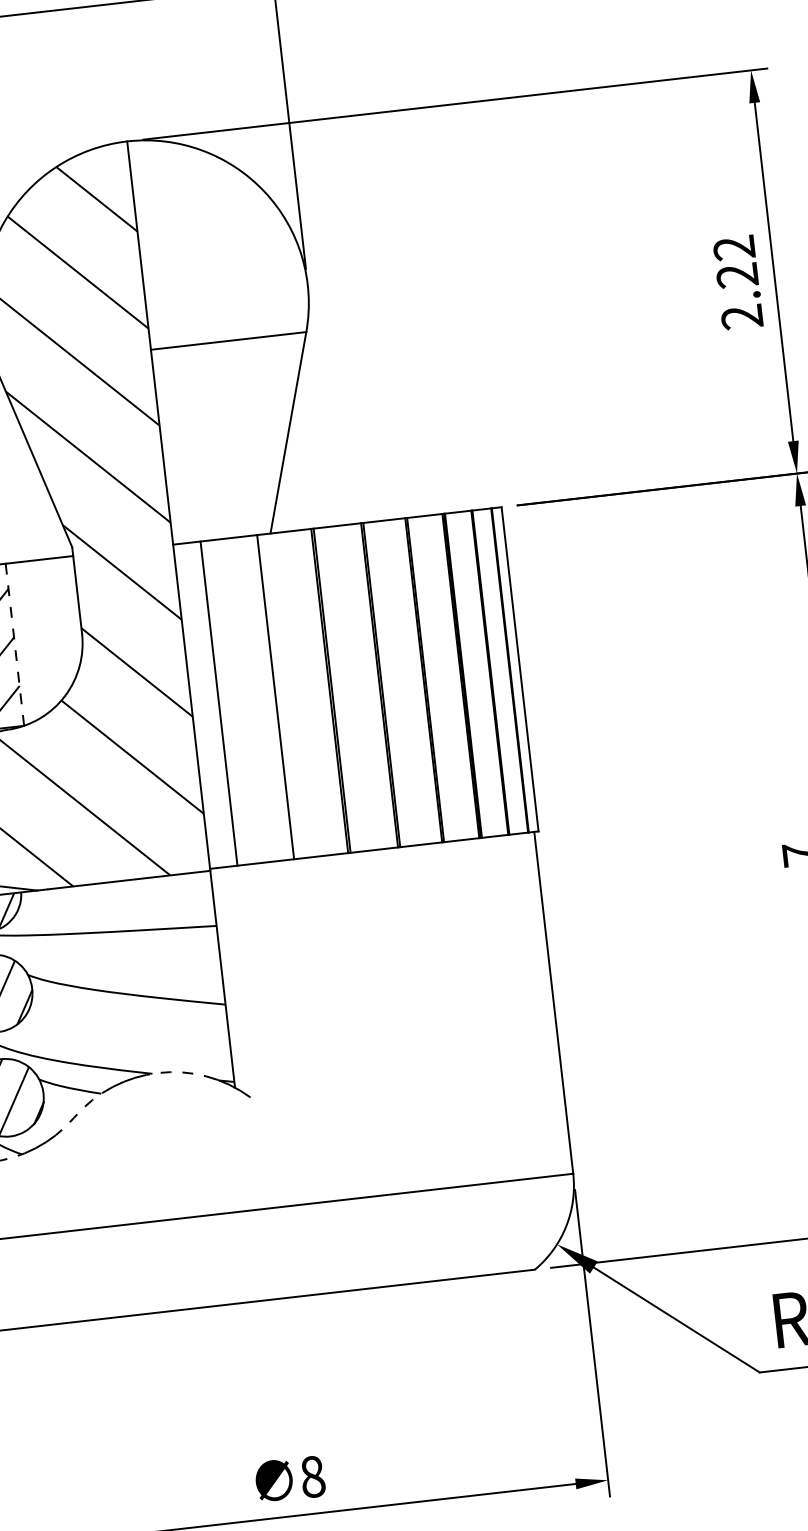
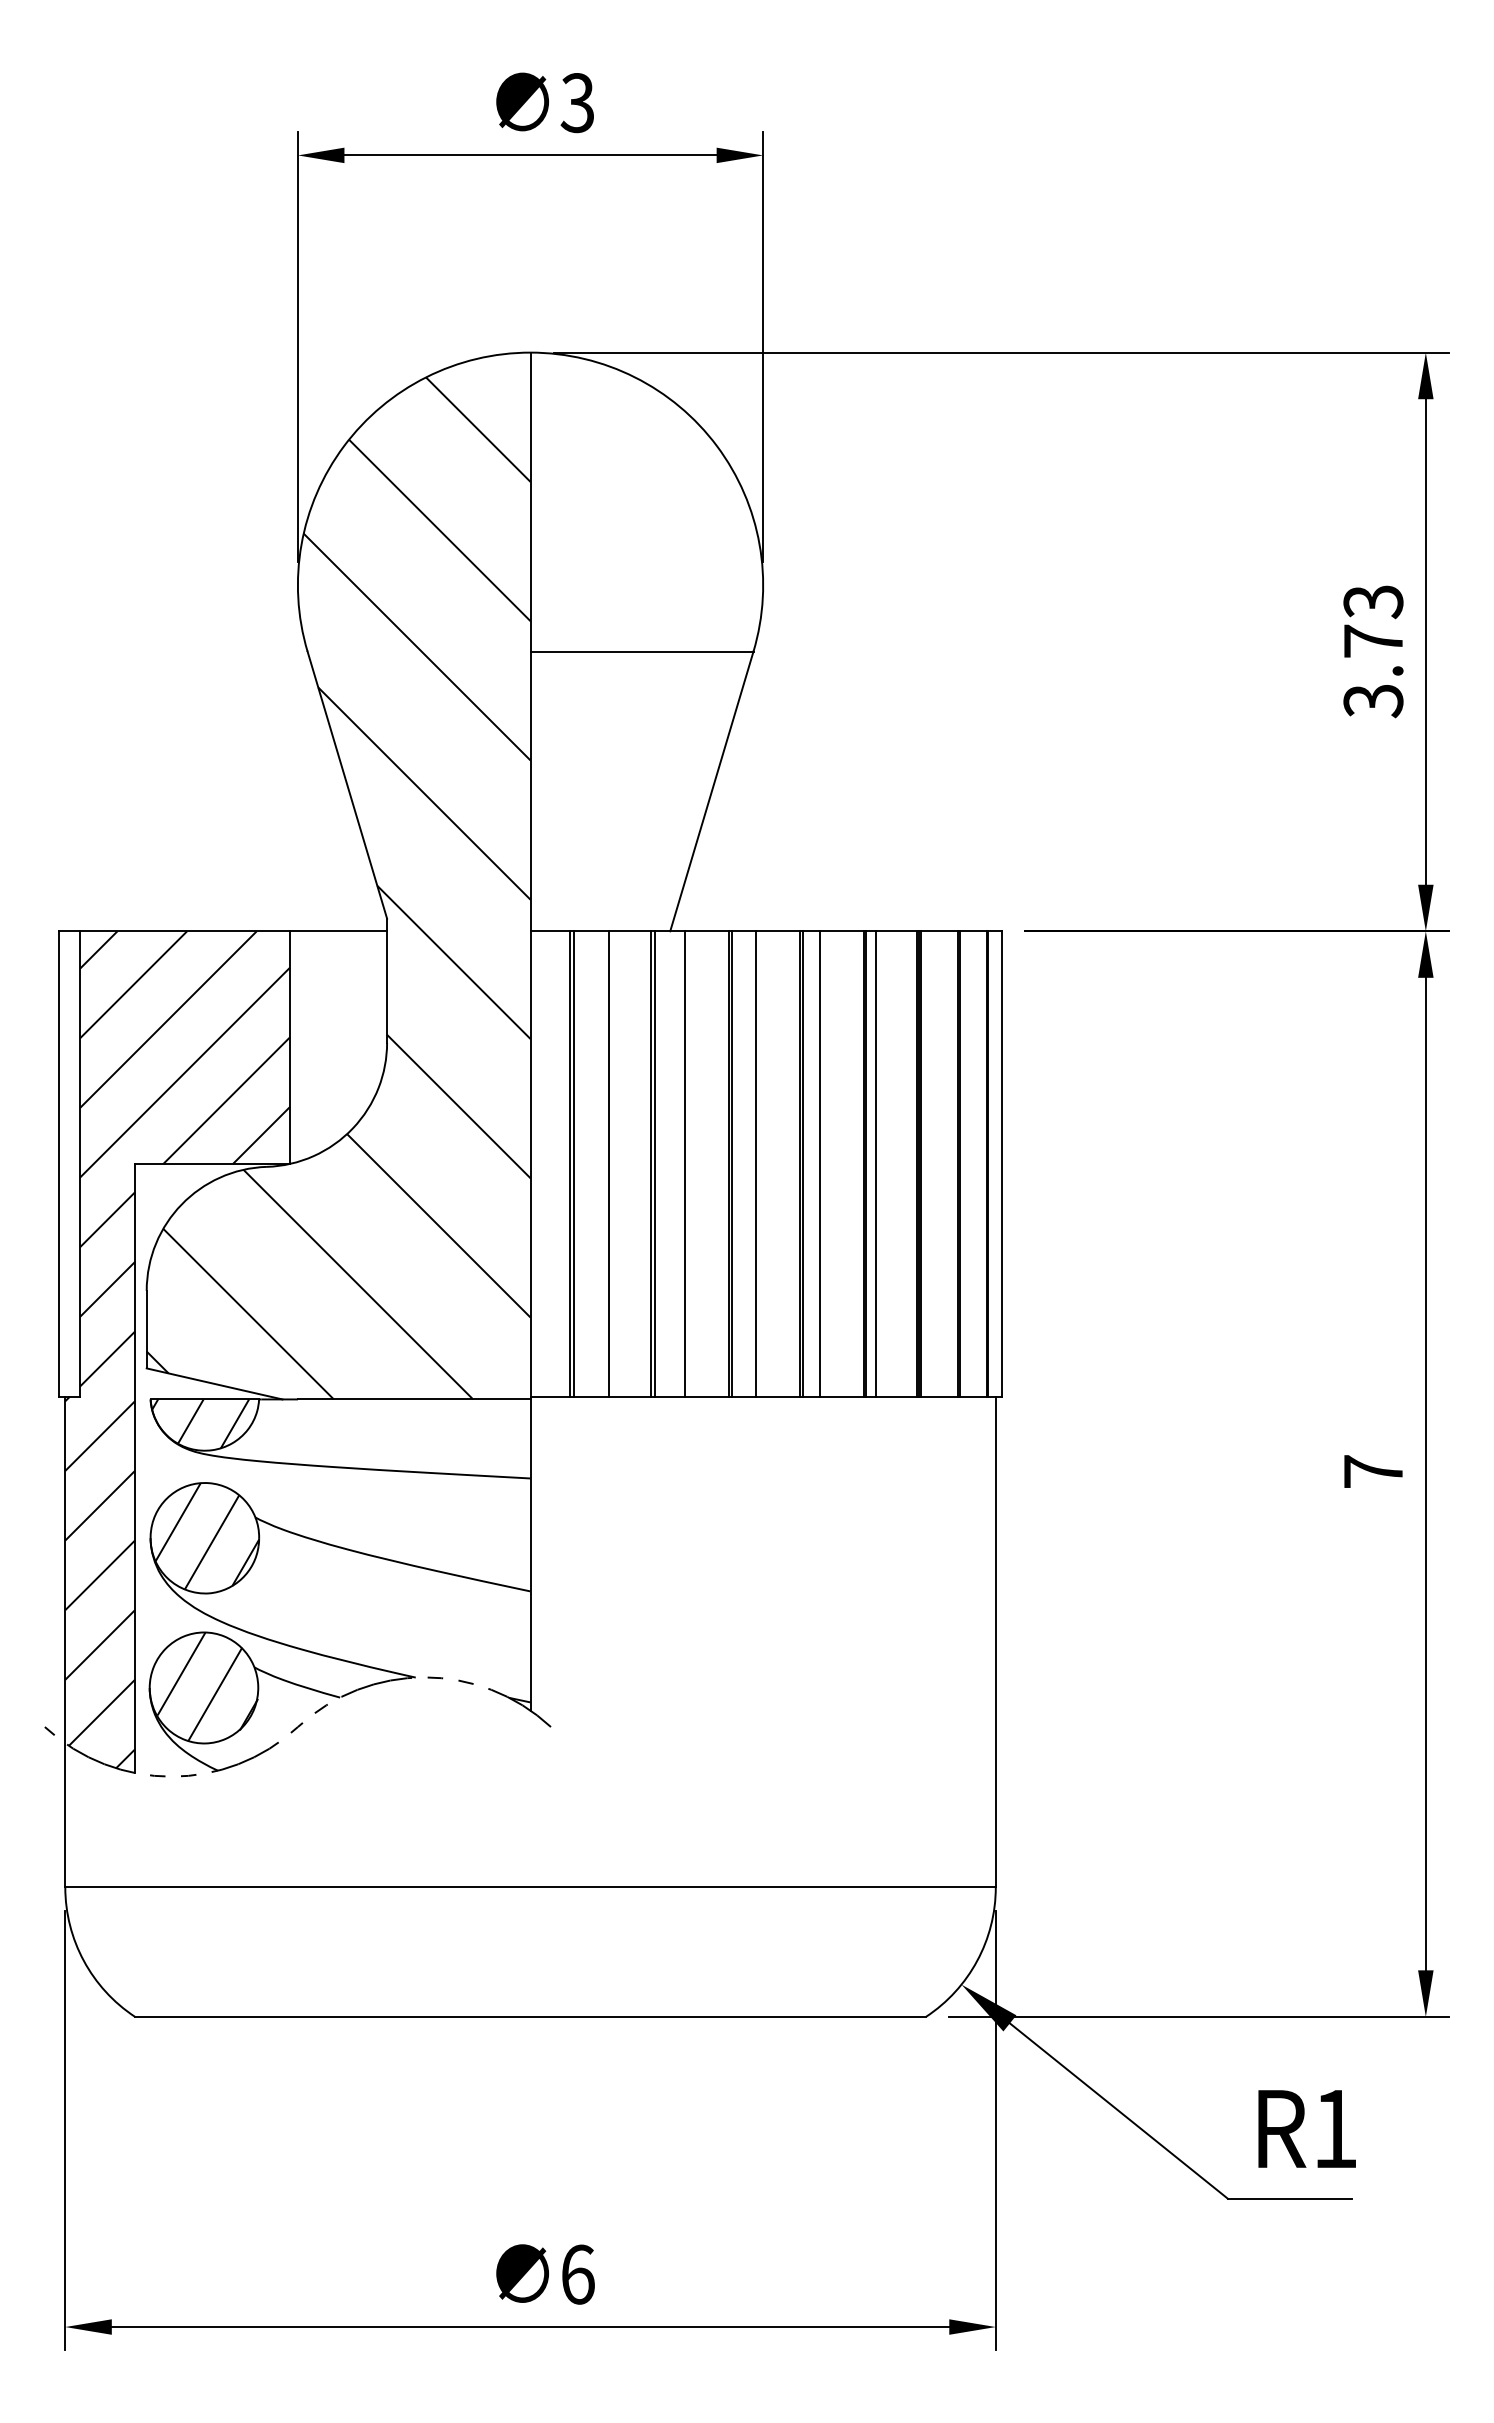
text: (738, 282) -> (1373, 651), 2.22 -> 3.73
line: (15, 644) -> (290, 1047), dashed -> solid
line: (431, 679) -> (875, 1163), added
line: (393, 683) -> (820, 1163), added
line: (348, 688) -> (755, 1163), added
line: (298, 694) -> (684, 1163), added
line: (277, 696) -> (654, 1163), added
line: (245, 700) -> (608, 1163), added
line: (221, 703) -> (573, 1163), added
text: (312, 1476) -> (577, 2274), 8 -> 6

